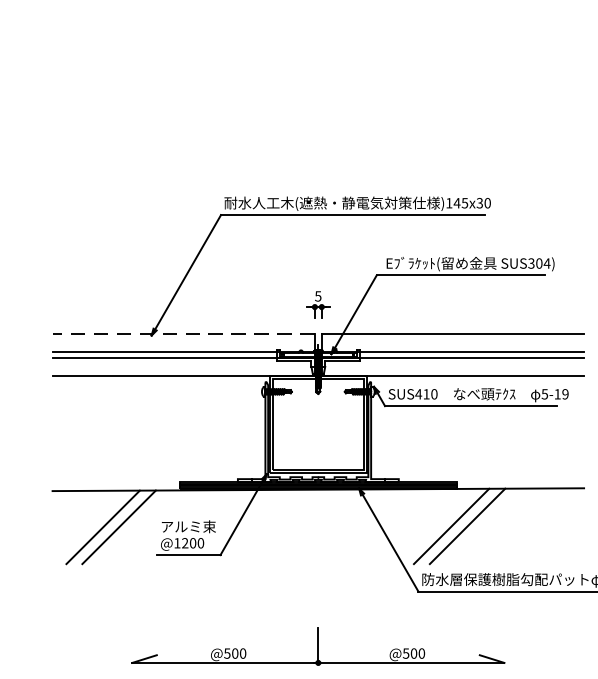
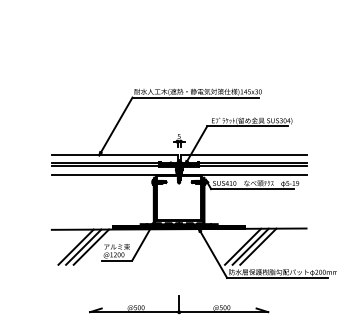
line: (183, 333) -> (114, 154), dashed -> solid
line: (135, 525) -> (91, 246), added
line: (483, 525) -> (258, 246), added

